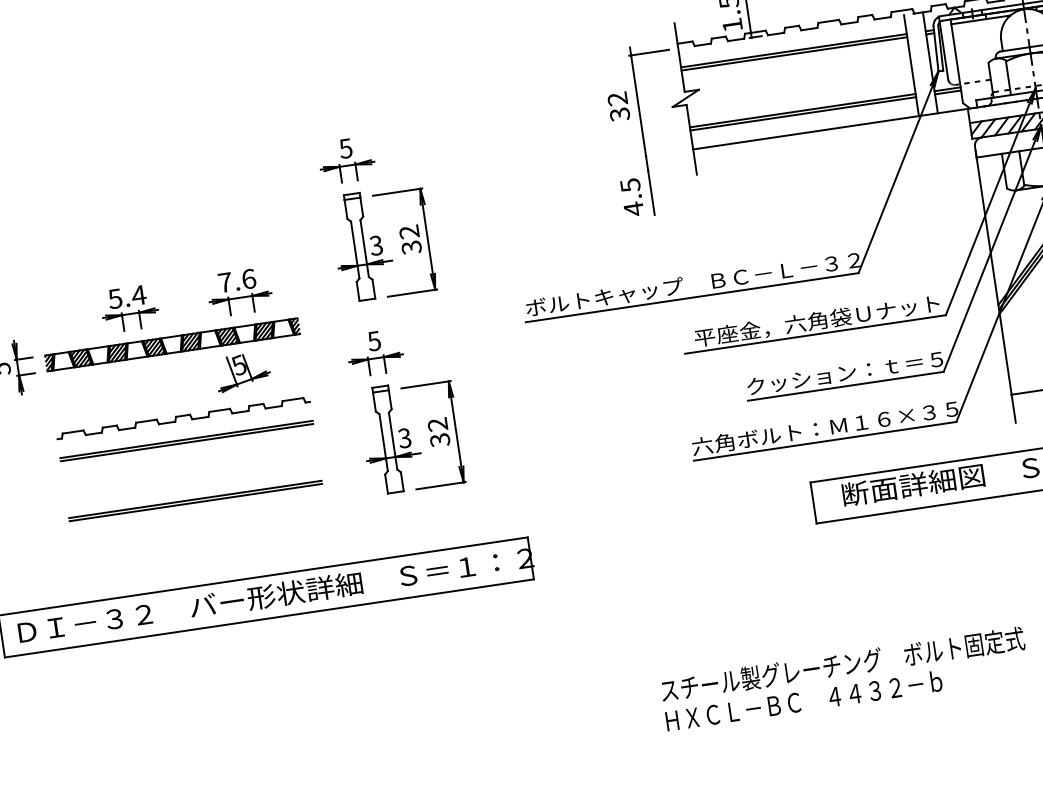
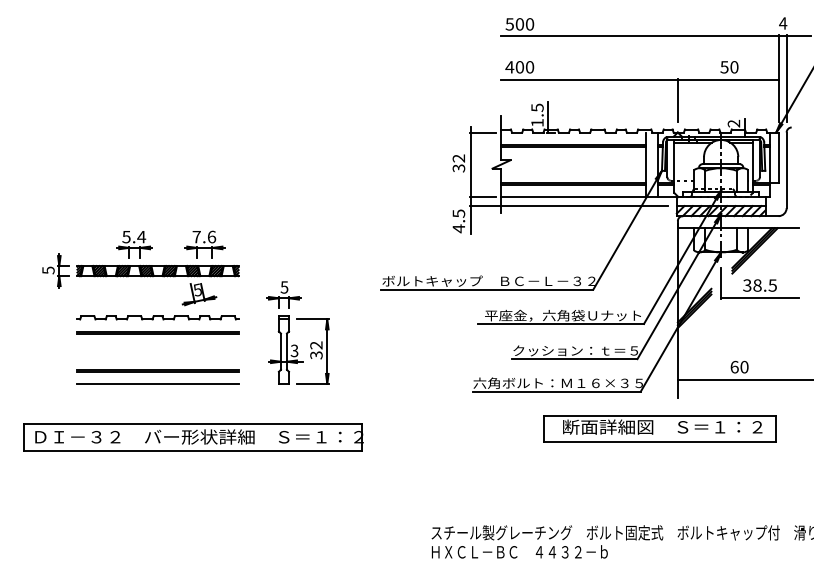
line: (800, 148) -> (568, 206), added
line: (663, 154) -> (482, 197), added
part: (365, 216) -> (290, 208), removed
line: (197, 521) -> (157, 383), added

